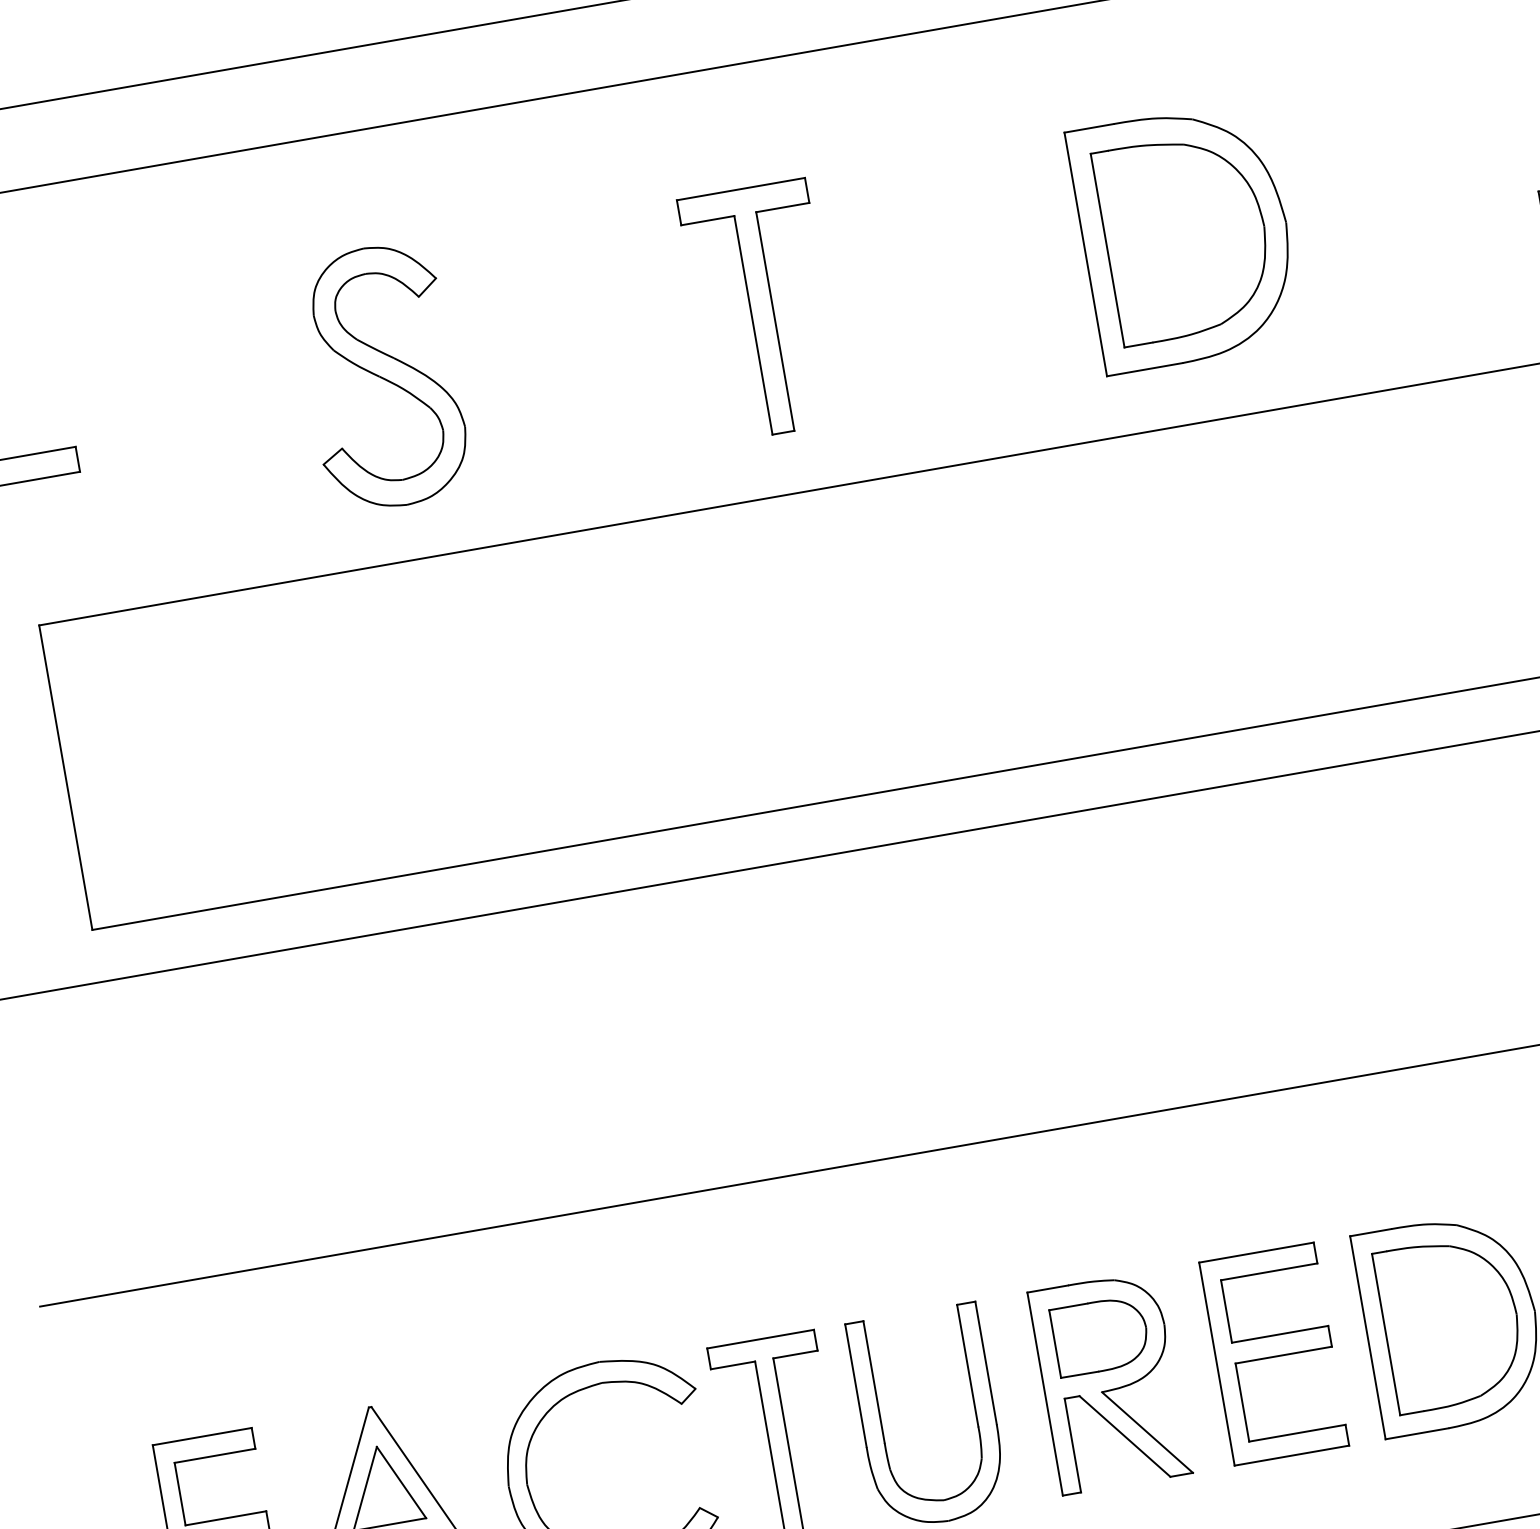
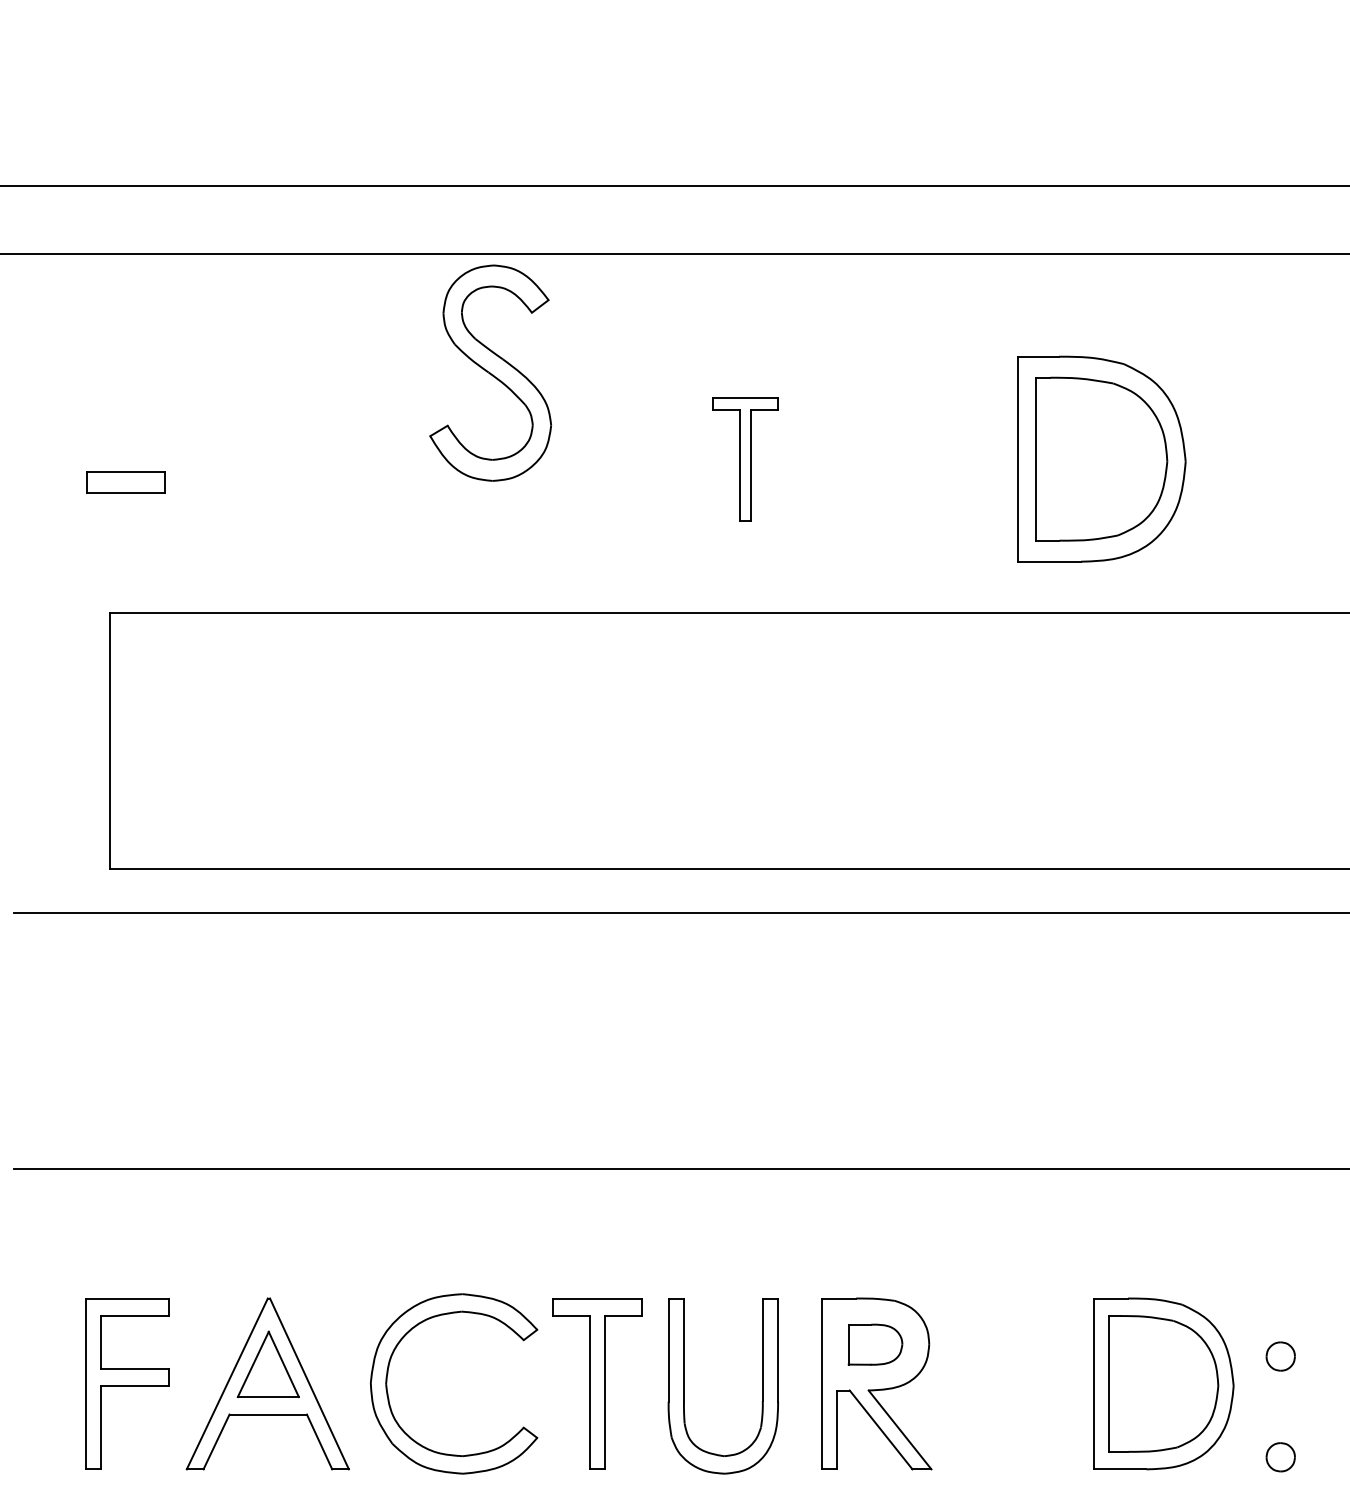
part: (761, 311) -> (744, 459), size x0.6
part: (381, 376) -> (490, 372), moved
part: (1100, 1336) -> (875, 1344), size x0.7
part: (1273, 1353) -> (1014, 1383), removed

